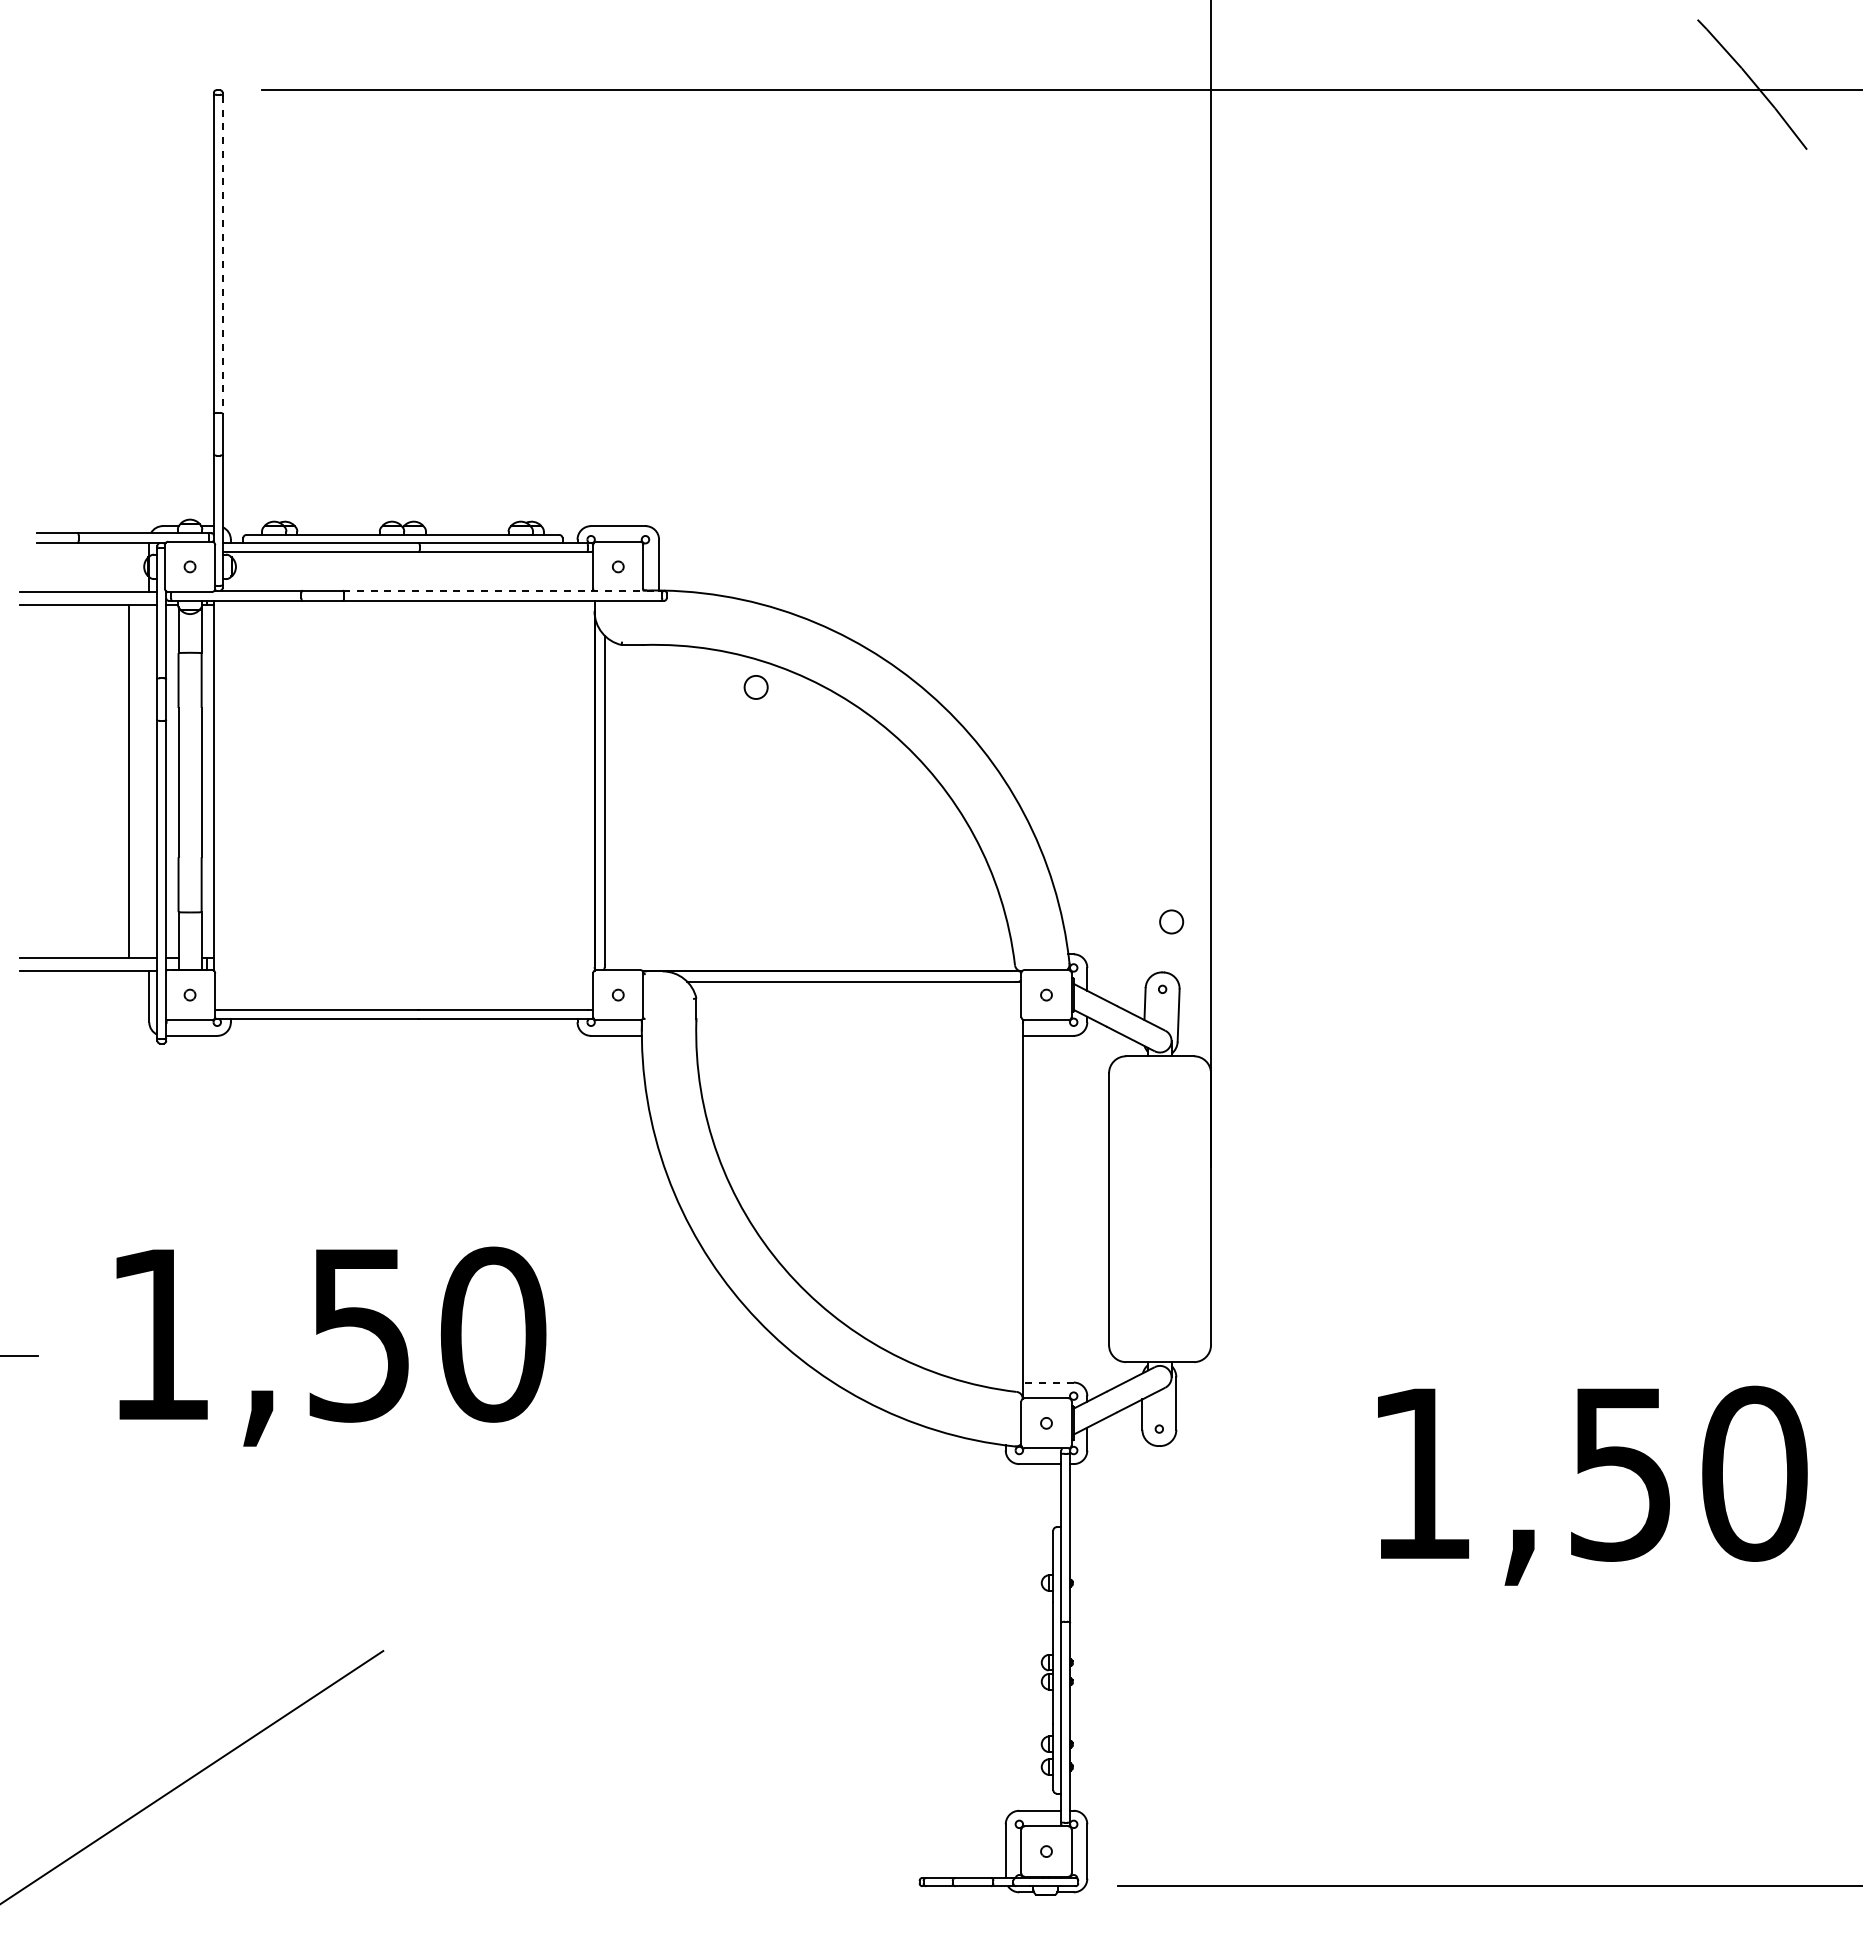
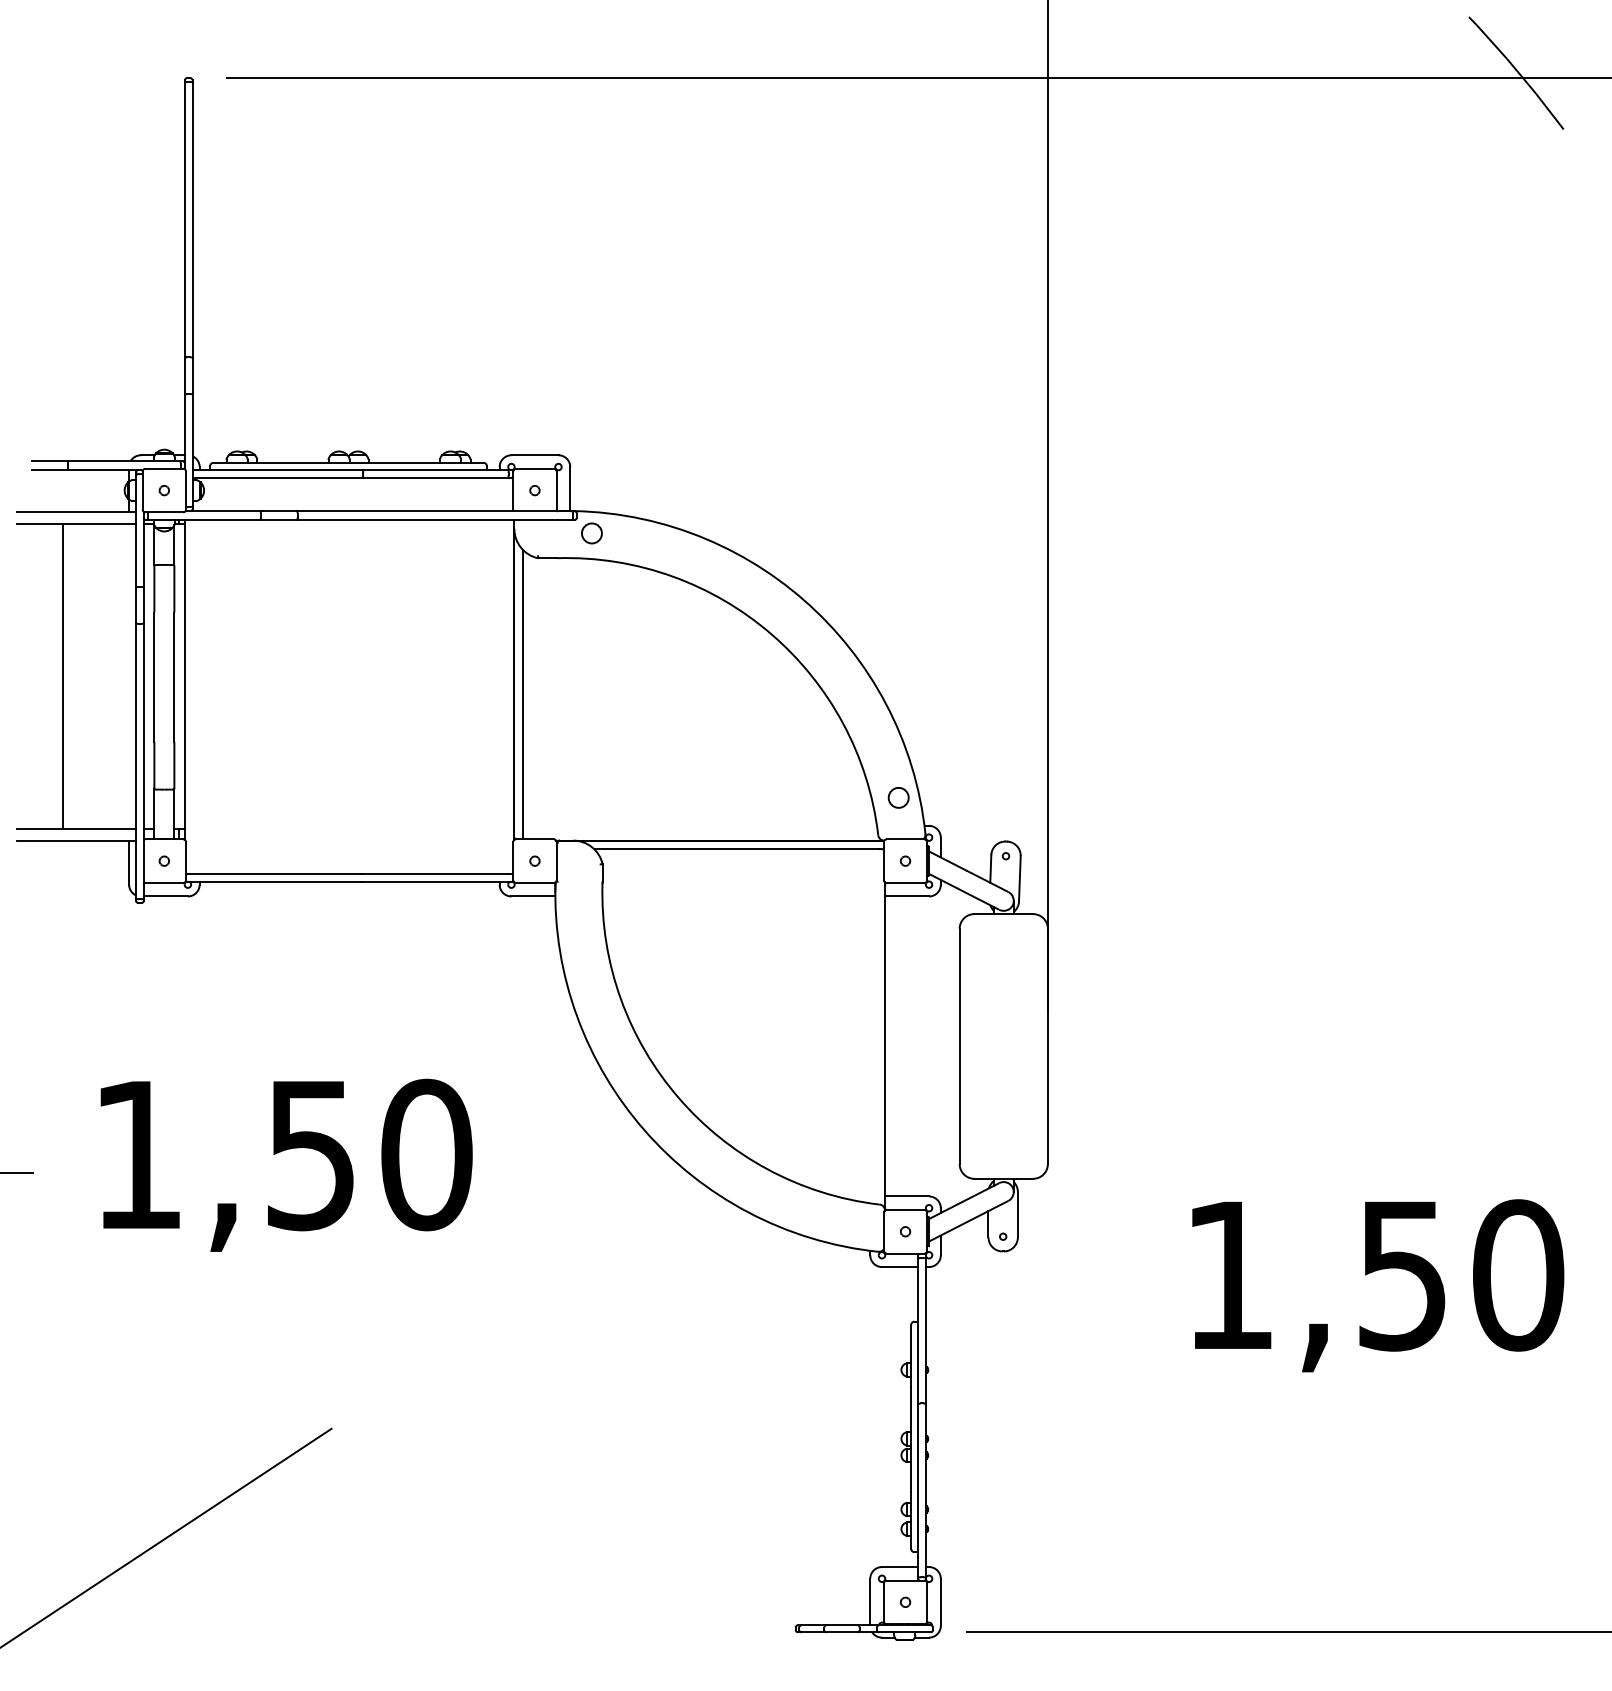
line: (222, 255) -> (192, 221), dashed -> solid
line: (502, 590) -> (434, 511), dashed -> solid
circle: (755, 687) -> (591, 533), moved
line: (129, 781) -> (63, 676), moved
circle: (1171, 921) -> (898, 797), moved
line: (1047, 1382) -> (906, 1196), dashed -> solid

